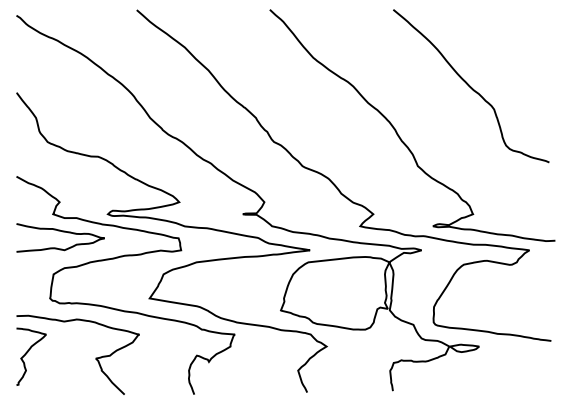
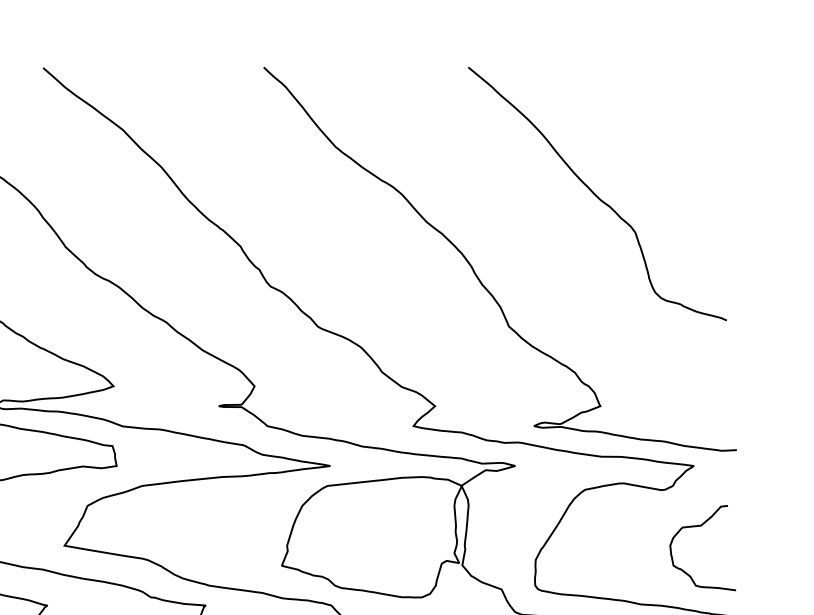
curve: (533, 287) -> (700, 527), added

